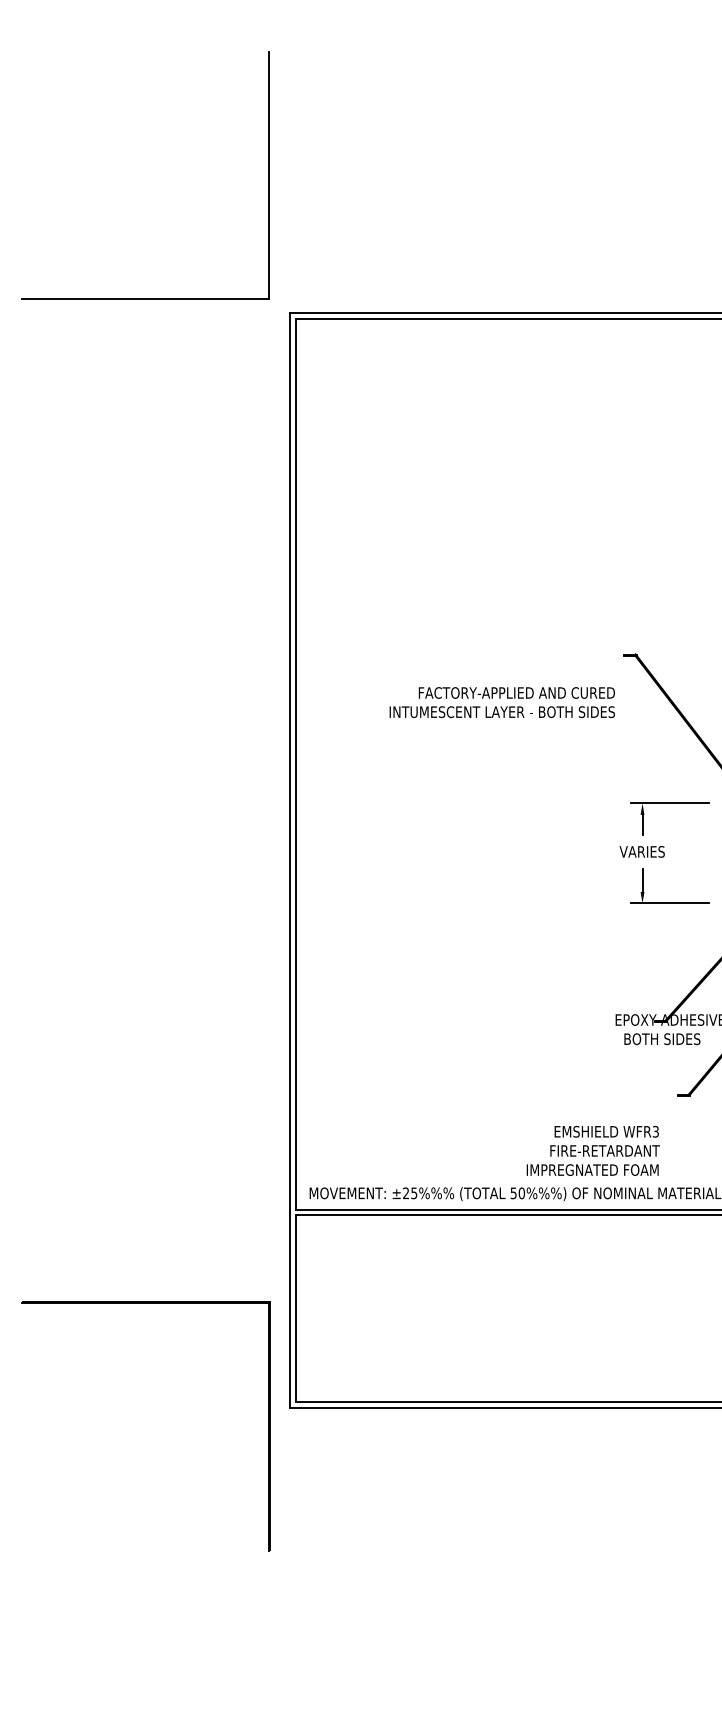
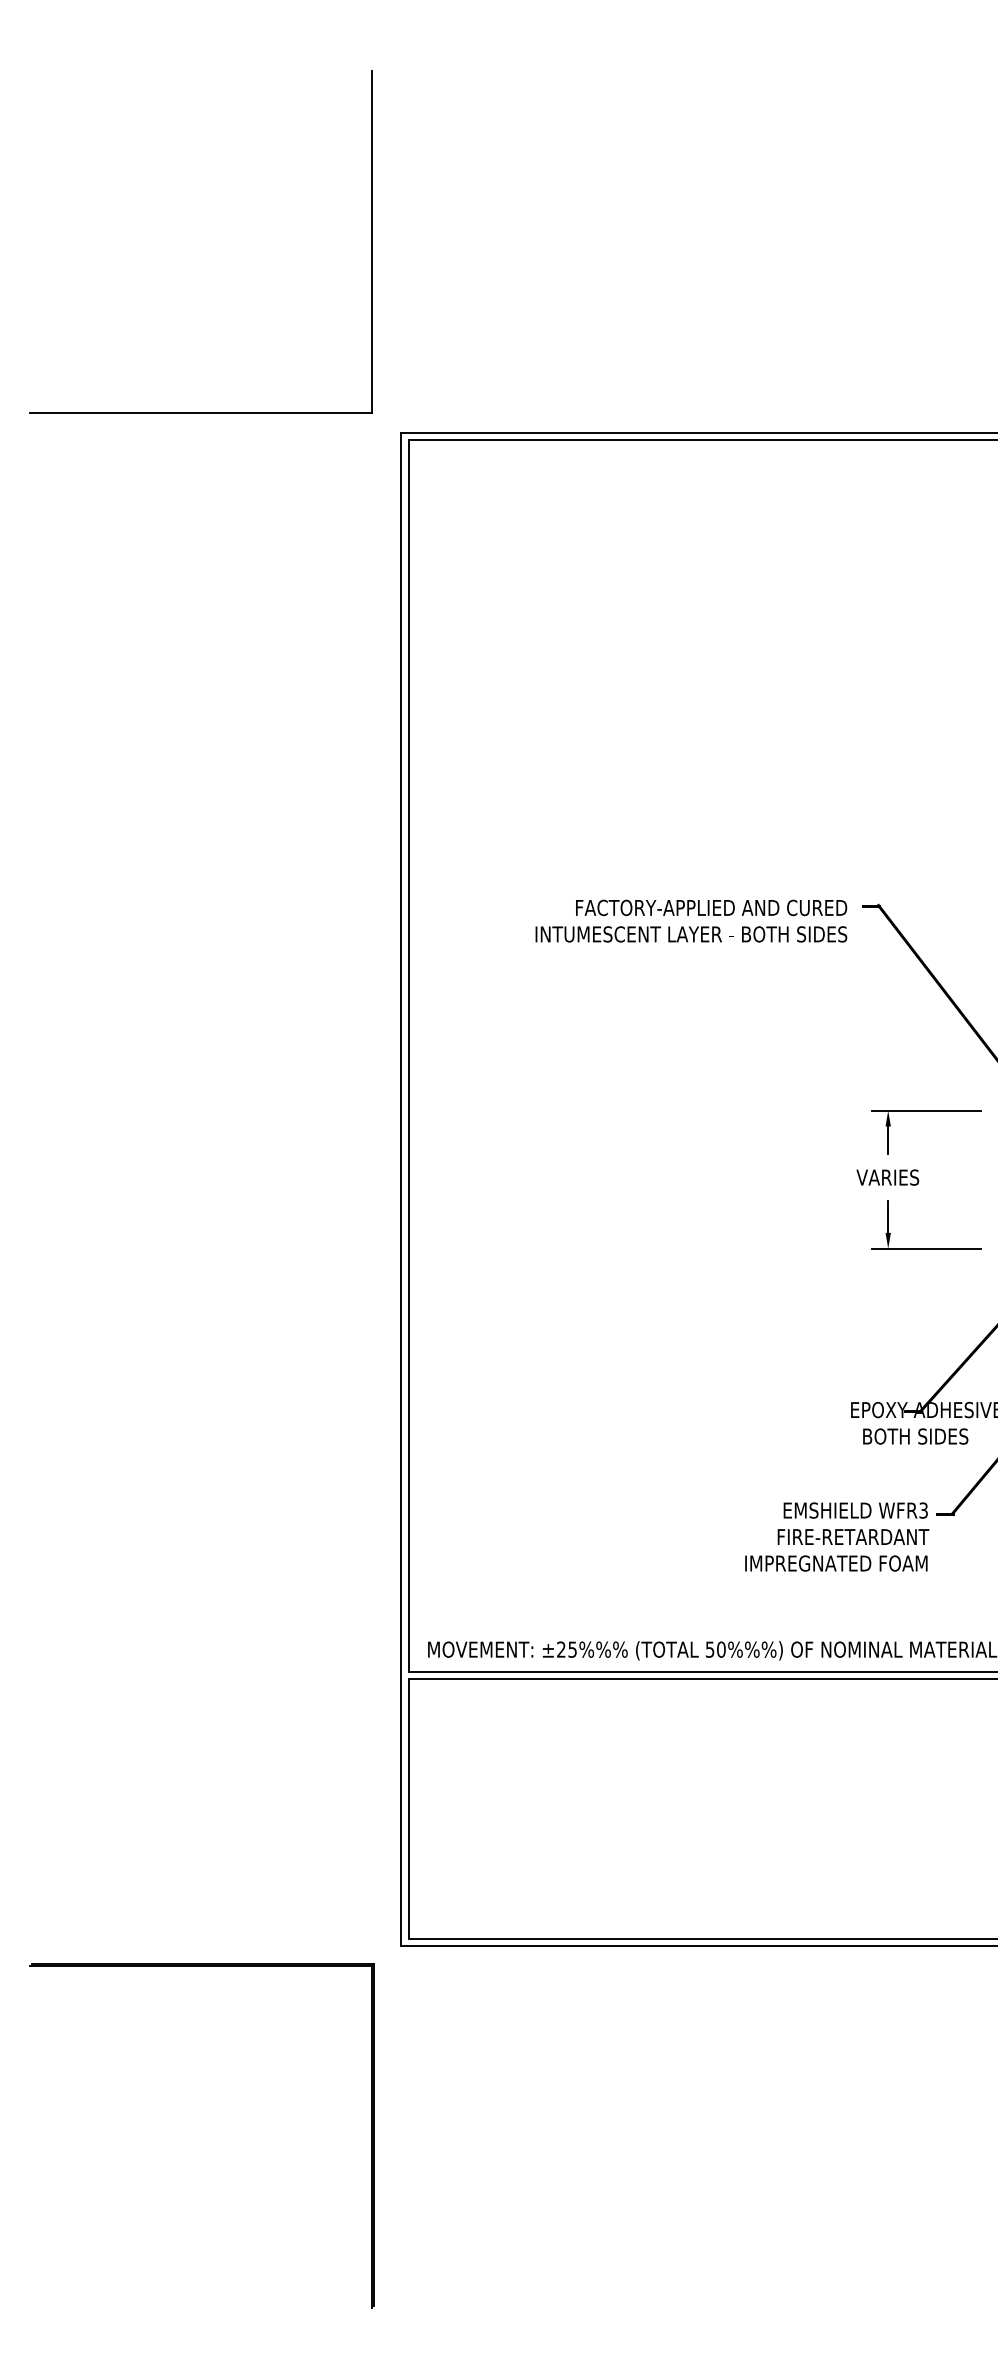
text: (502, 702) -> (691, 920), moved
text: (593, 1150) -> (837, 1536), moved
part: (145, 1303) -> (201, 1966), moved

